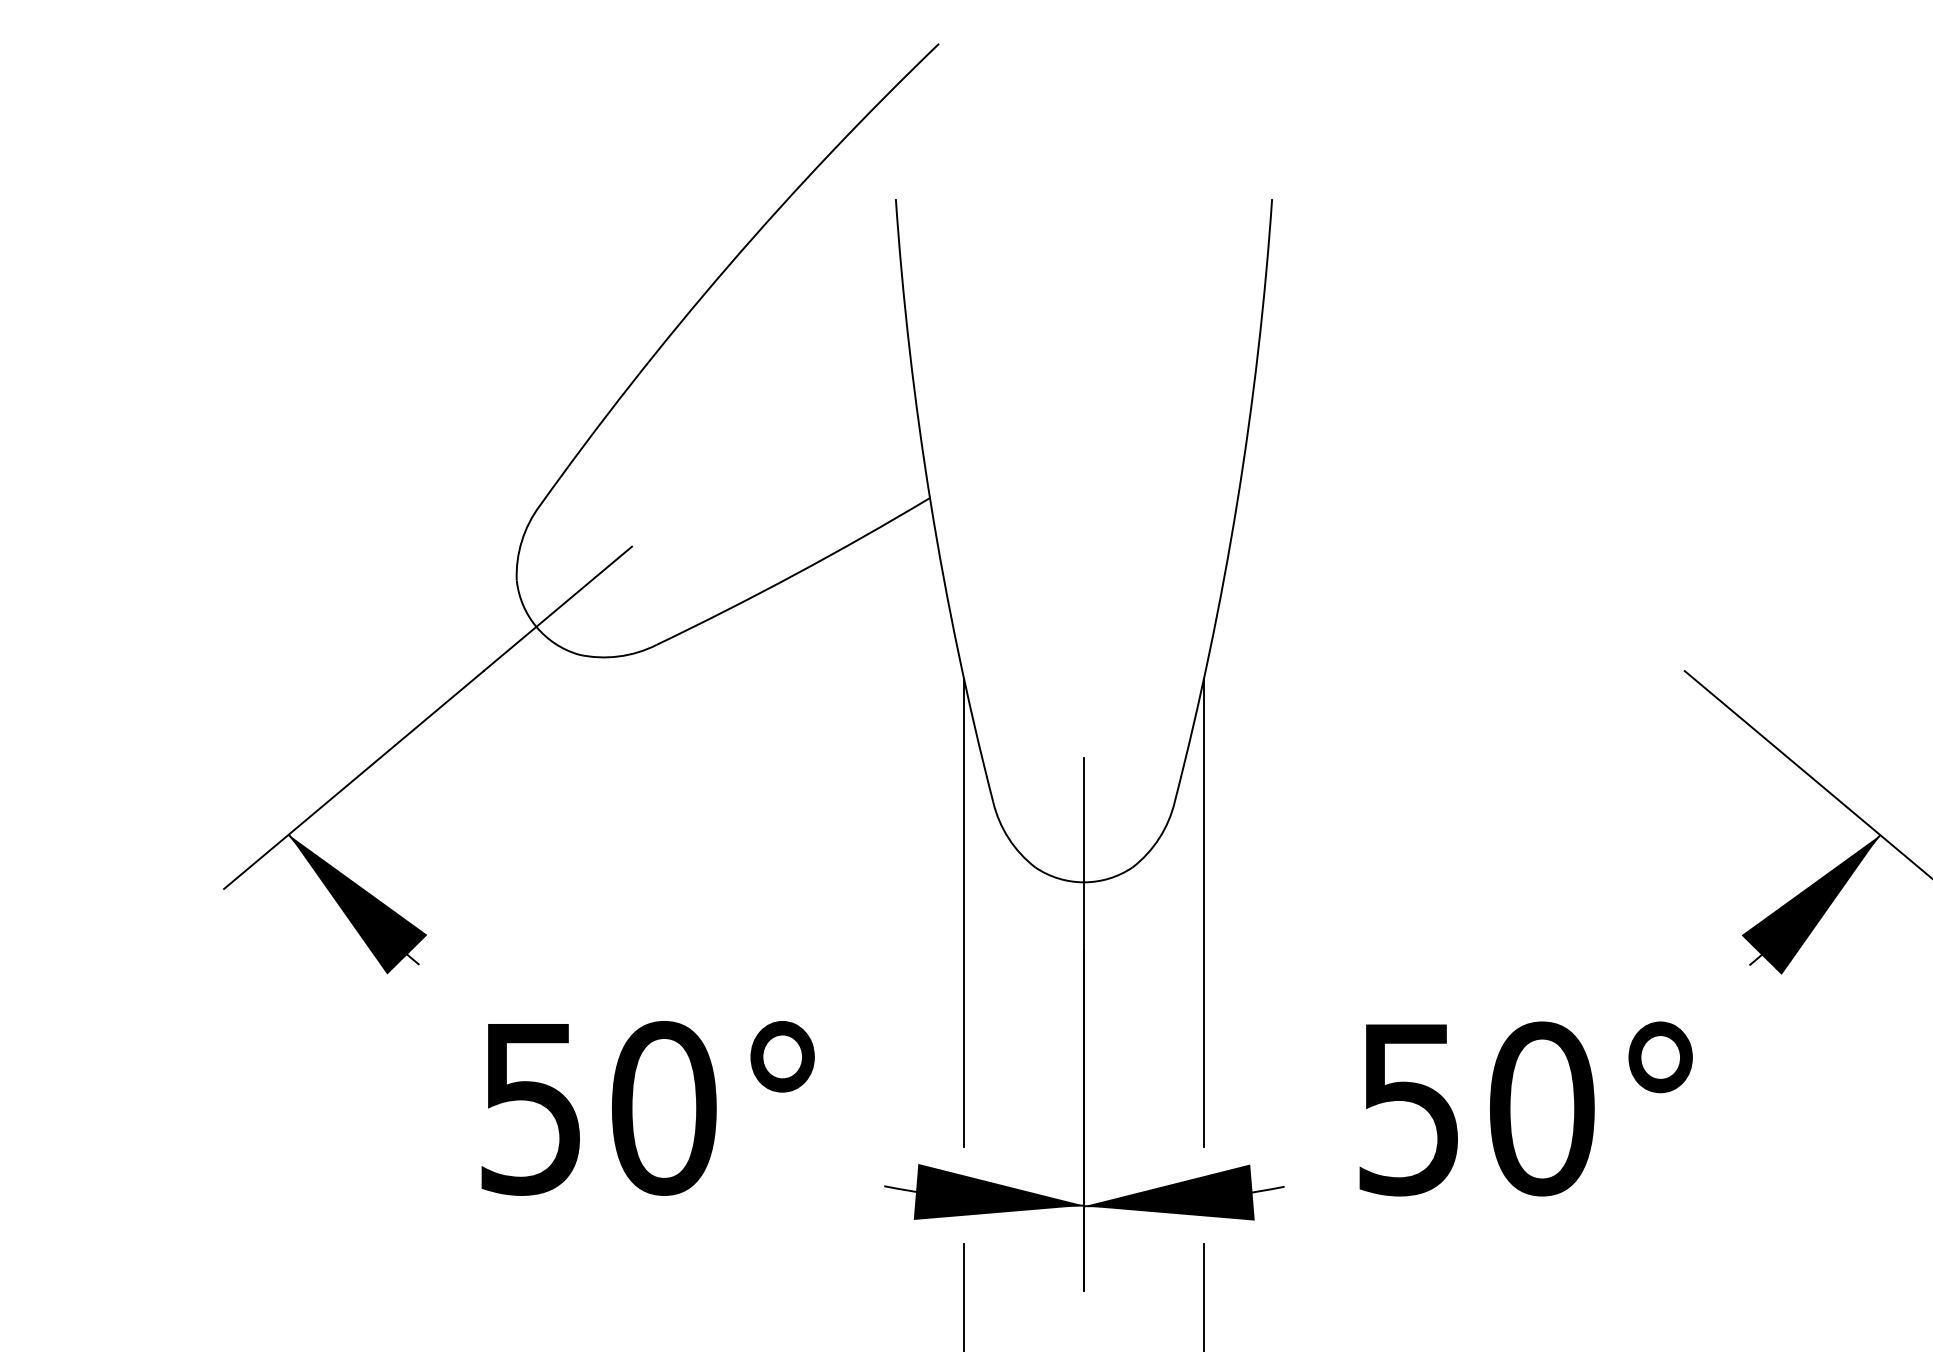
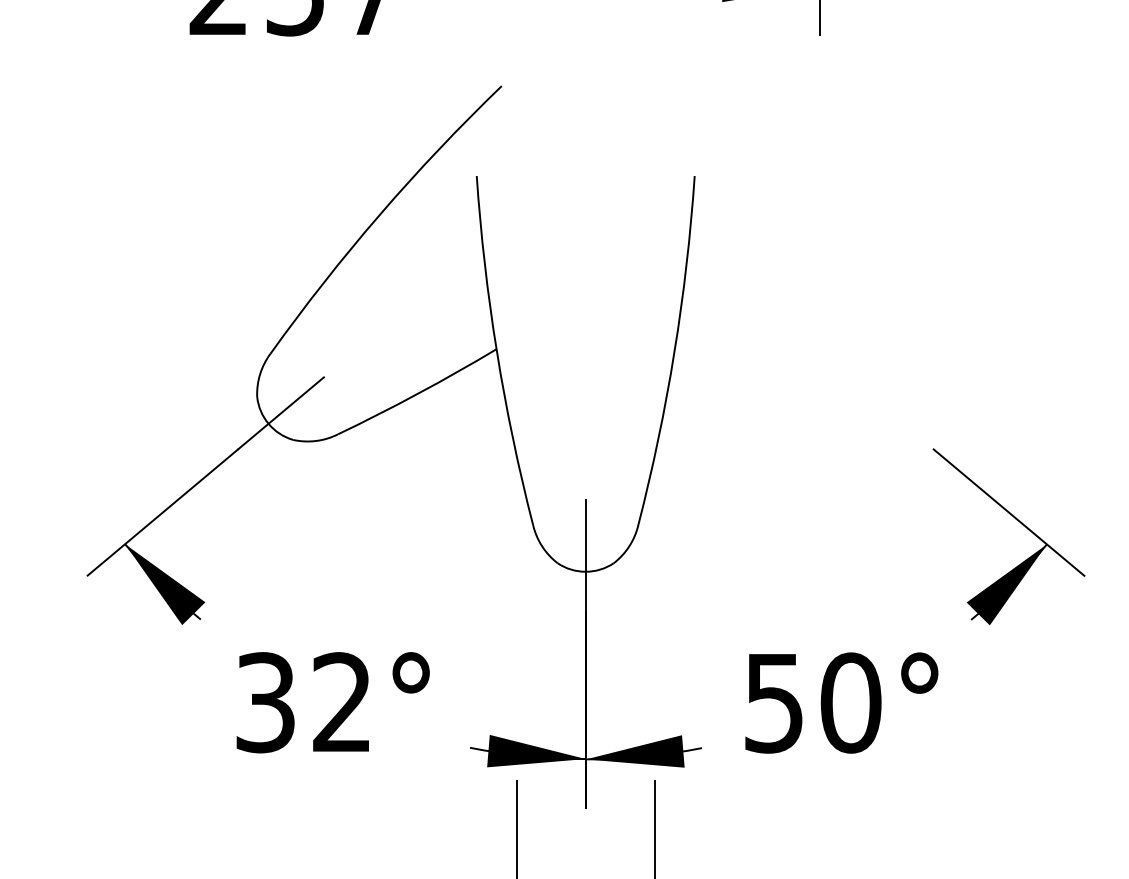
line: (964, 912) -> (516, 589), removed
line: (1202, 912) -> (654, 589), removed
text: (598, 1108) -> (304, 702), 50° -> 32°

